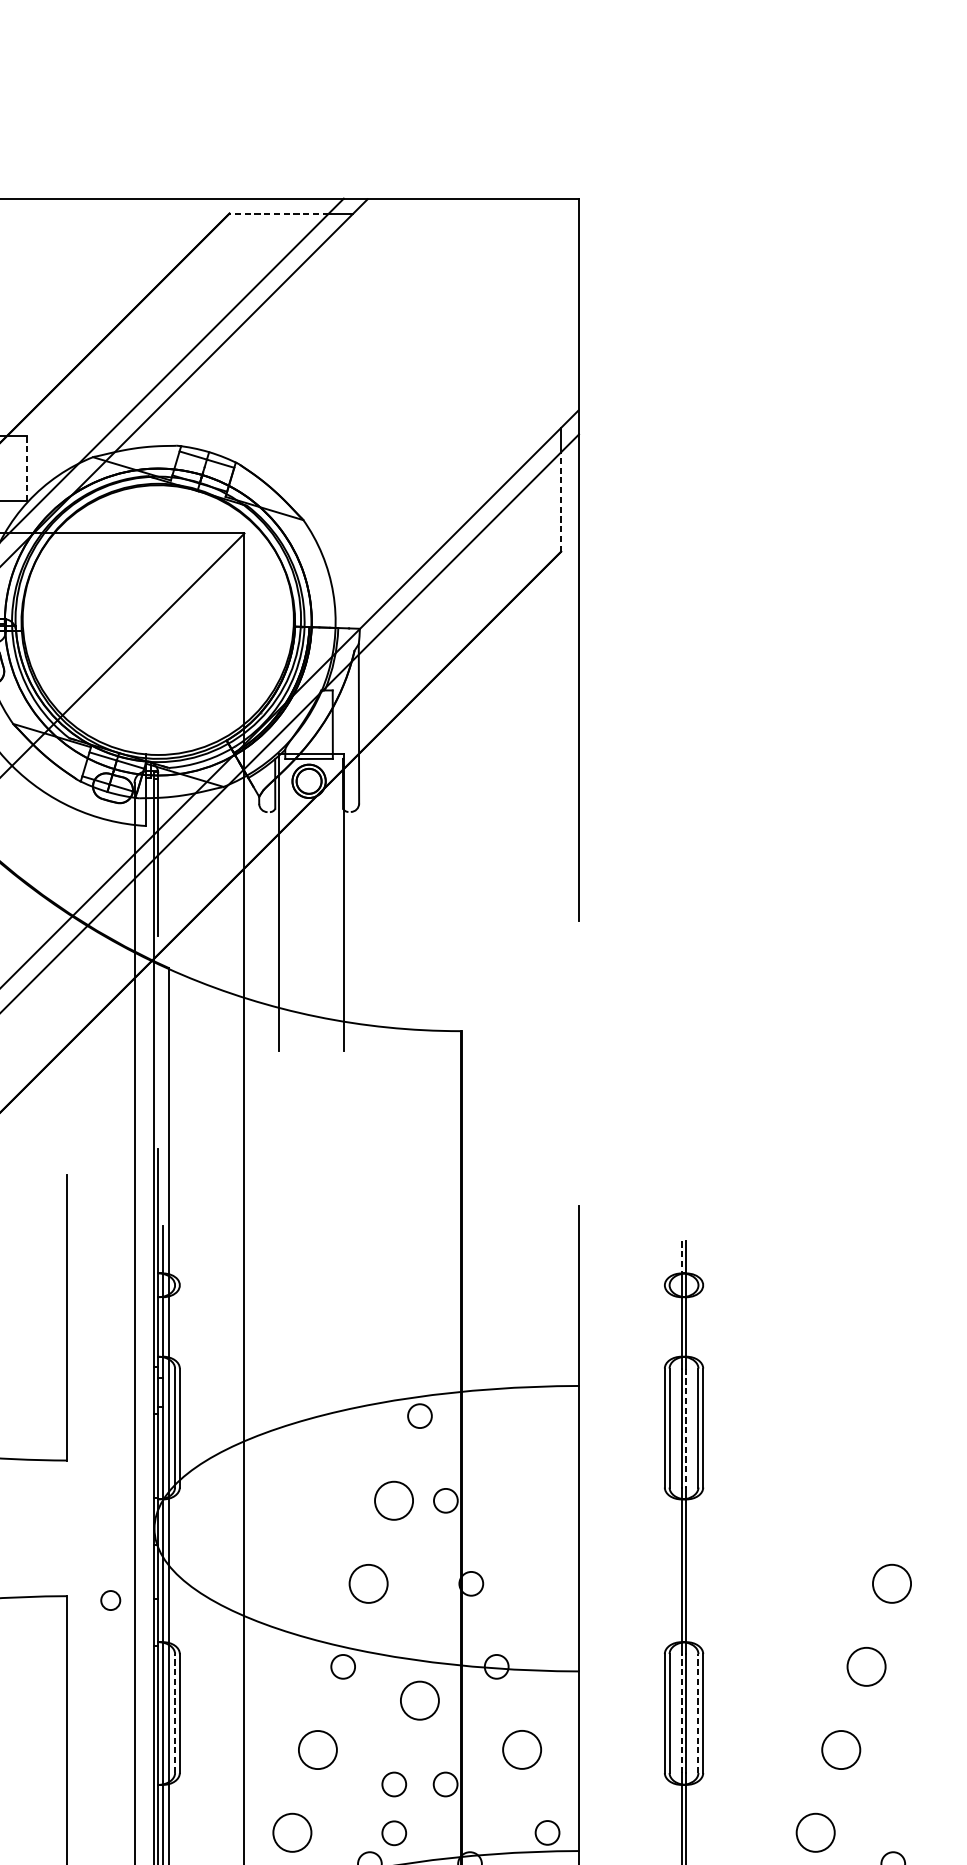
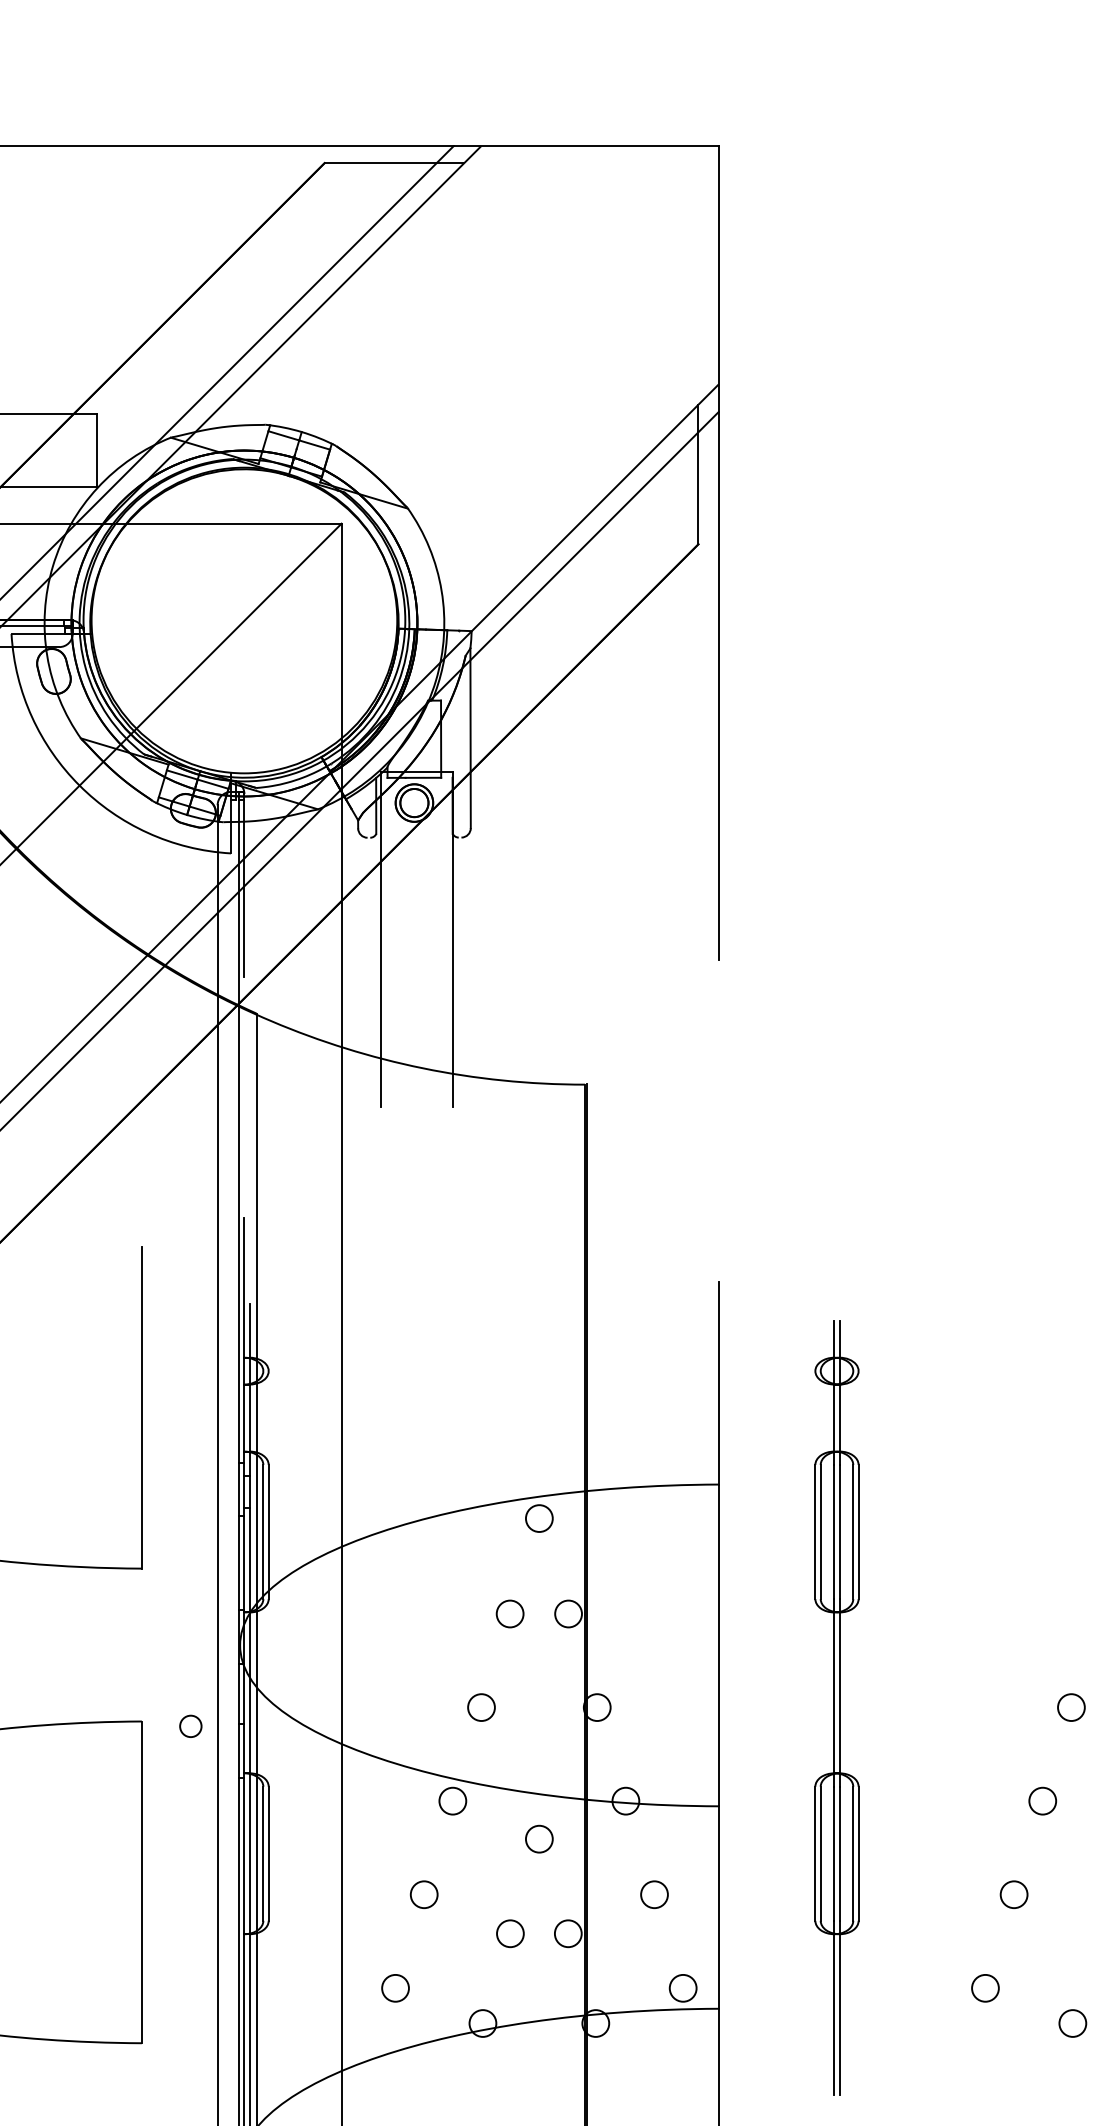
line: (279, 213) -> (380, 163), dashed -> solid
line: (27, 469) -> (96, 451), dashed -> solid
line: (561, 501) -> (698, 487), dashed -> solid
line: (681, 1258) -> (834, 1340), dashed -> solid
line: (686, 1428) -> (839, 1532), dashed -> solid
circle: (393, 1500) -> (509, 1613), size x0.62
circle: (368, 1583) -> (481, 1707), size x0.62
circle: (892, 1583) -> (1071, 1707), size x0.62
circle: (866, 1666) -> (1042, 1800), size x0.62
circle: (420, 1699) -> (539, 1838), size x0.62
line: (175, 1713) -> (263, 1853), dashed -> solid
line: (681, 1713) -> (834, 1853), dashed -> solid
line: (698, 1713) -> (853, 1853), dashed -> solid
circle: (317, 1749) -> (423, 1894), size x0.62
circle: (522, 1749) -> (654, 1894), size x0.62
circle: (840, 1749) -> (1013, 1894), size x0.62
circle: (292, 1833) -> (395, 1988), size x0.62
circle: (394, 1833) -> (510, 1988), removed
circle: (815, 1833) -> (985, 1988), size x0.62

